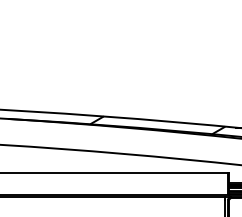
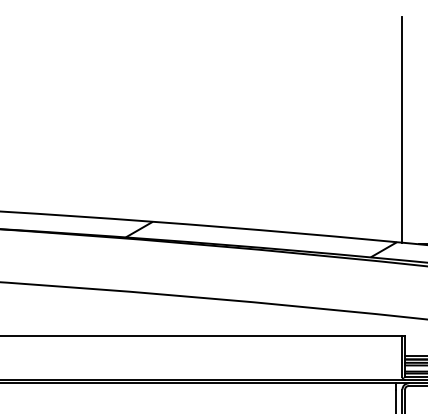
line: (228, 70) -> (403, 129), added

